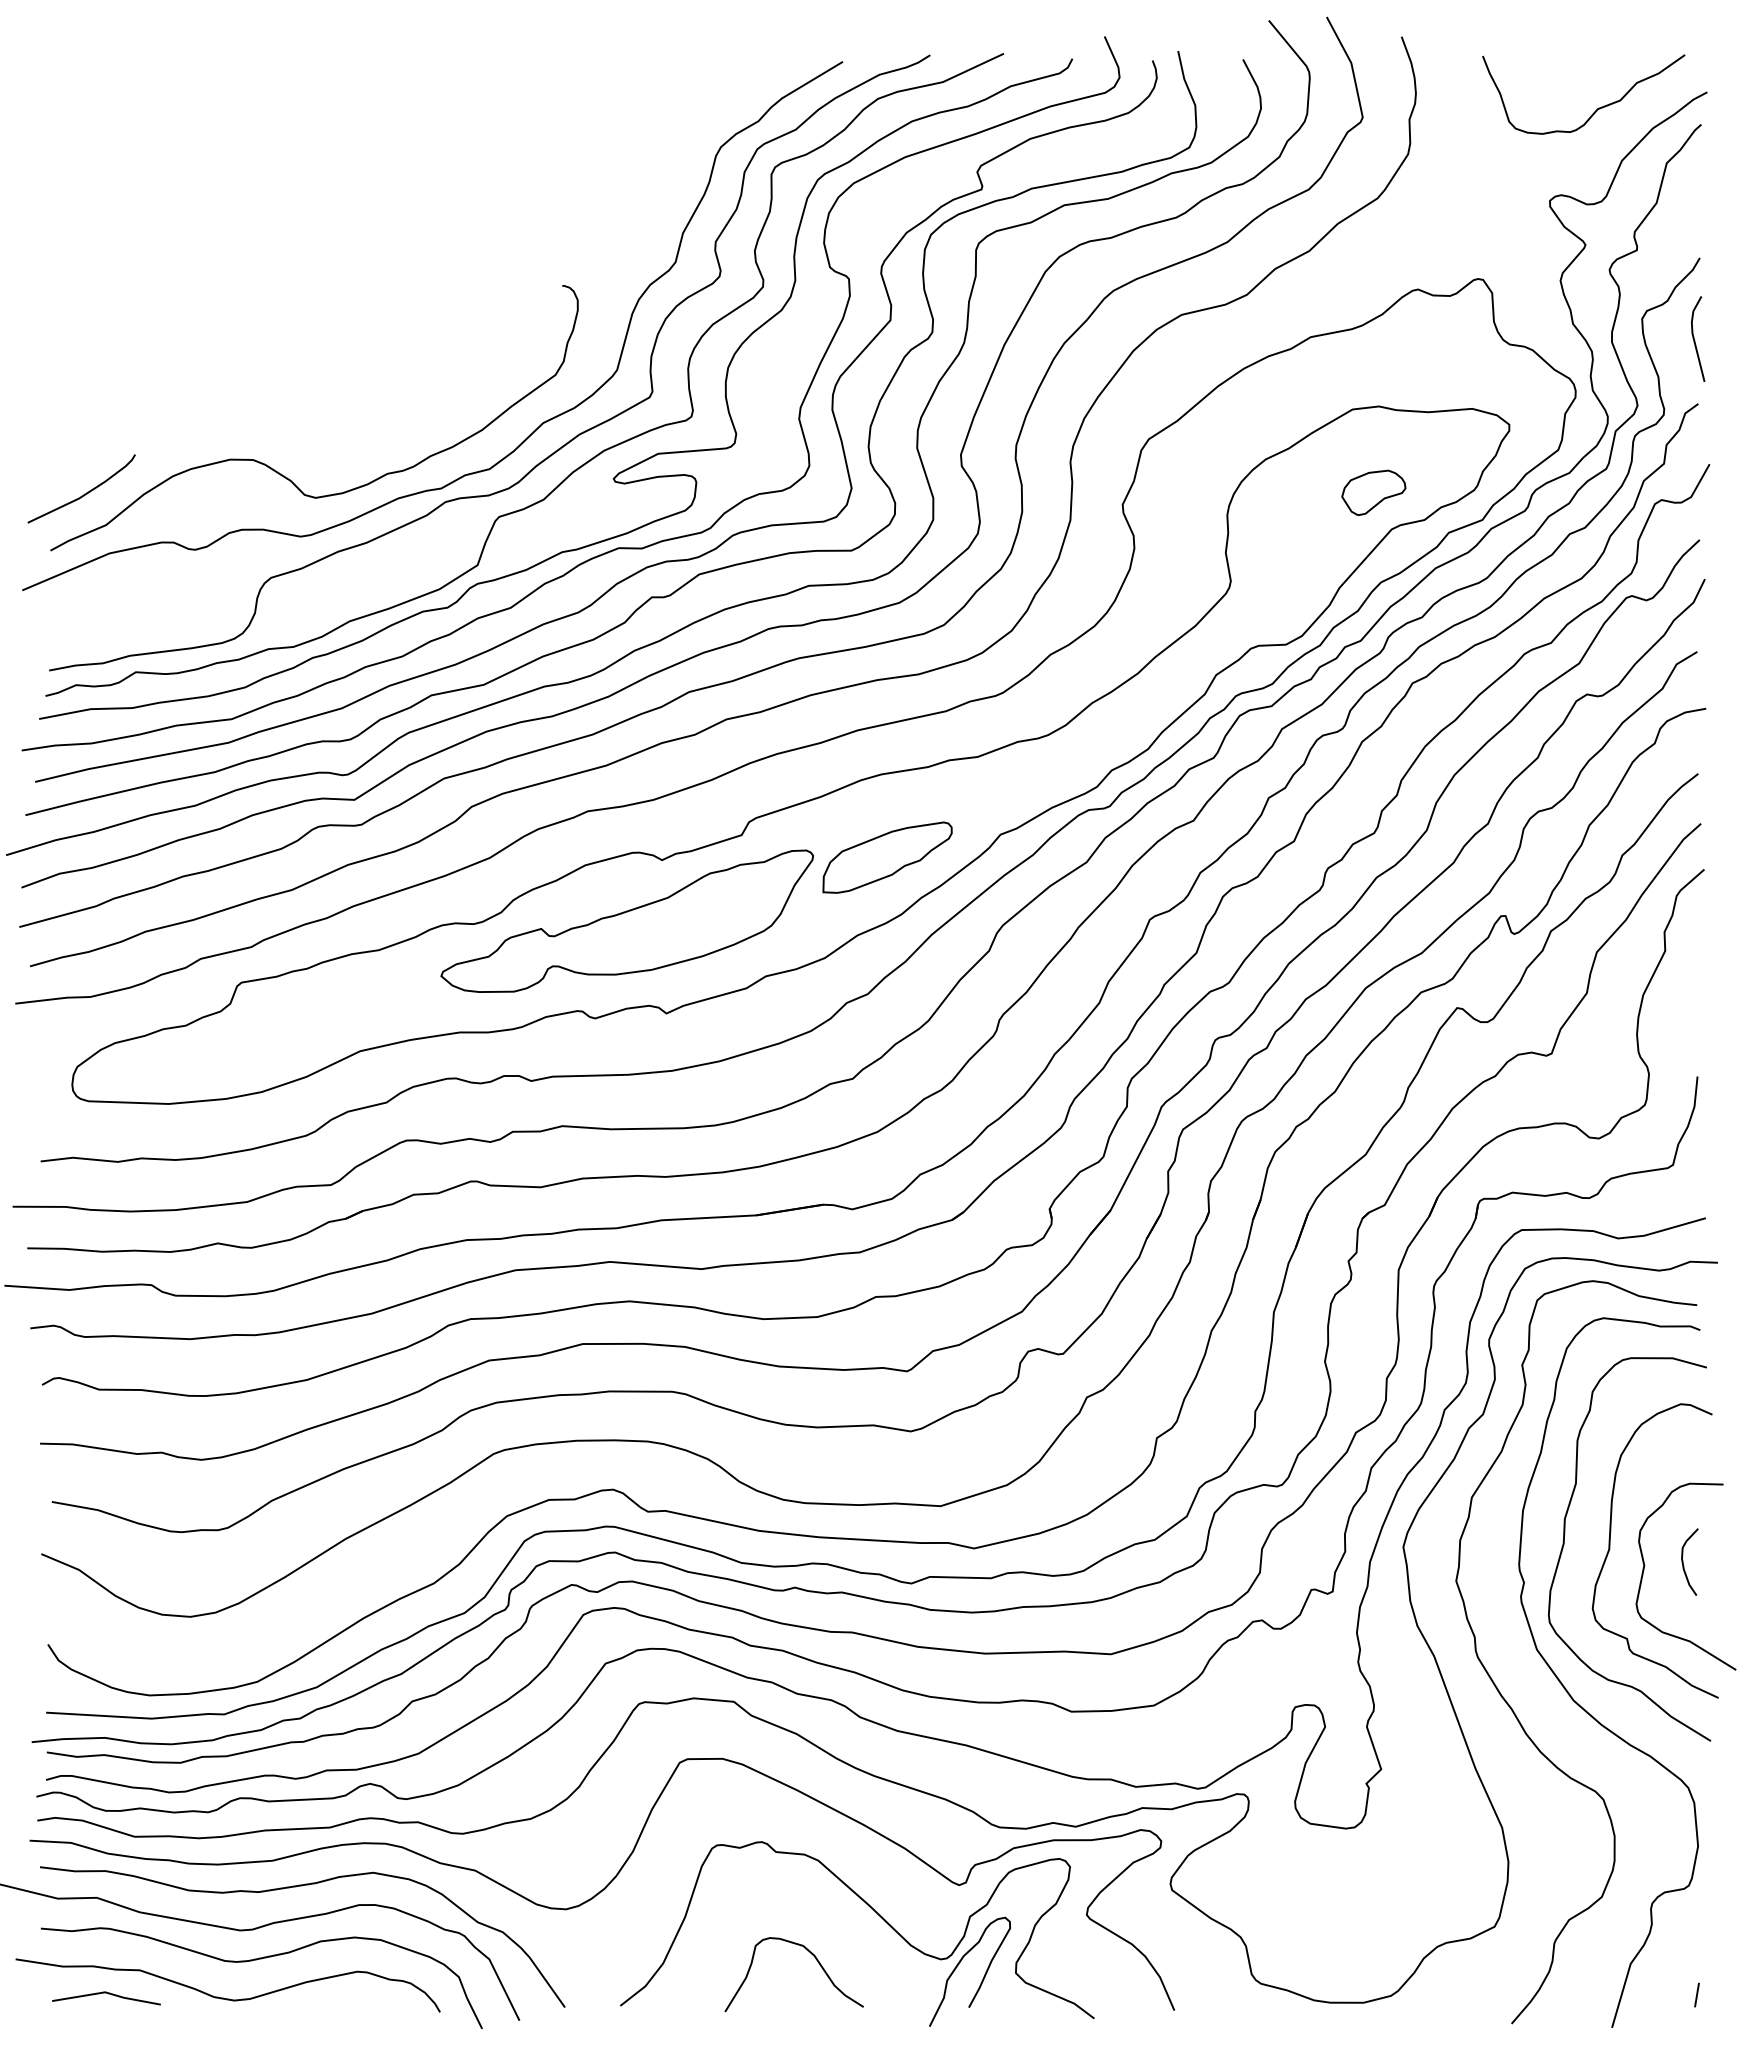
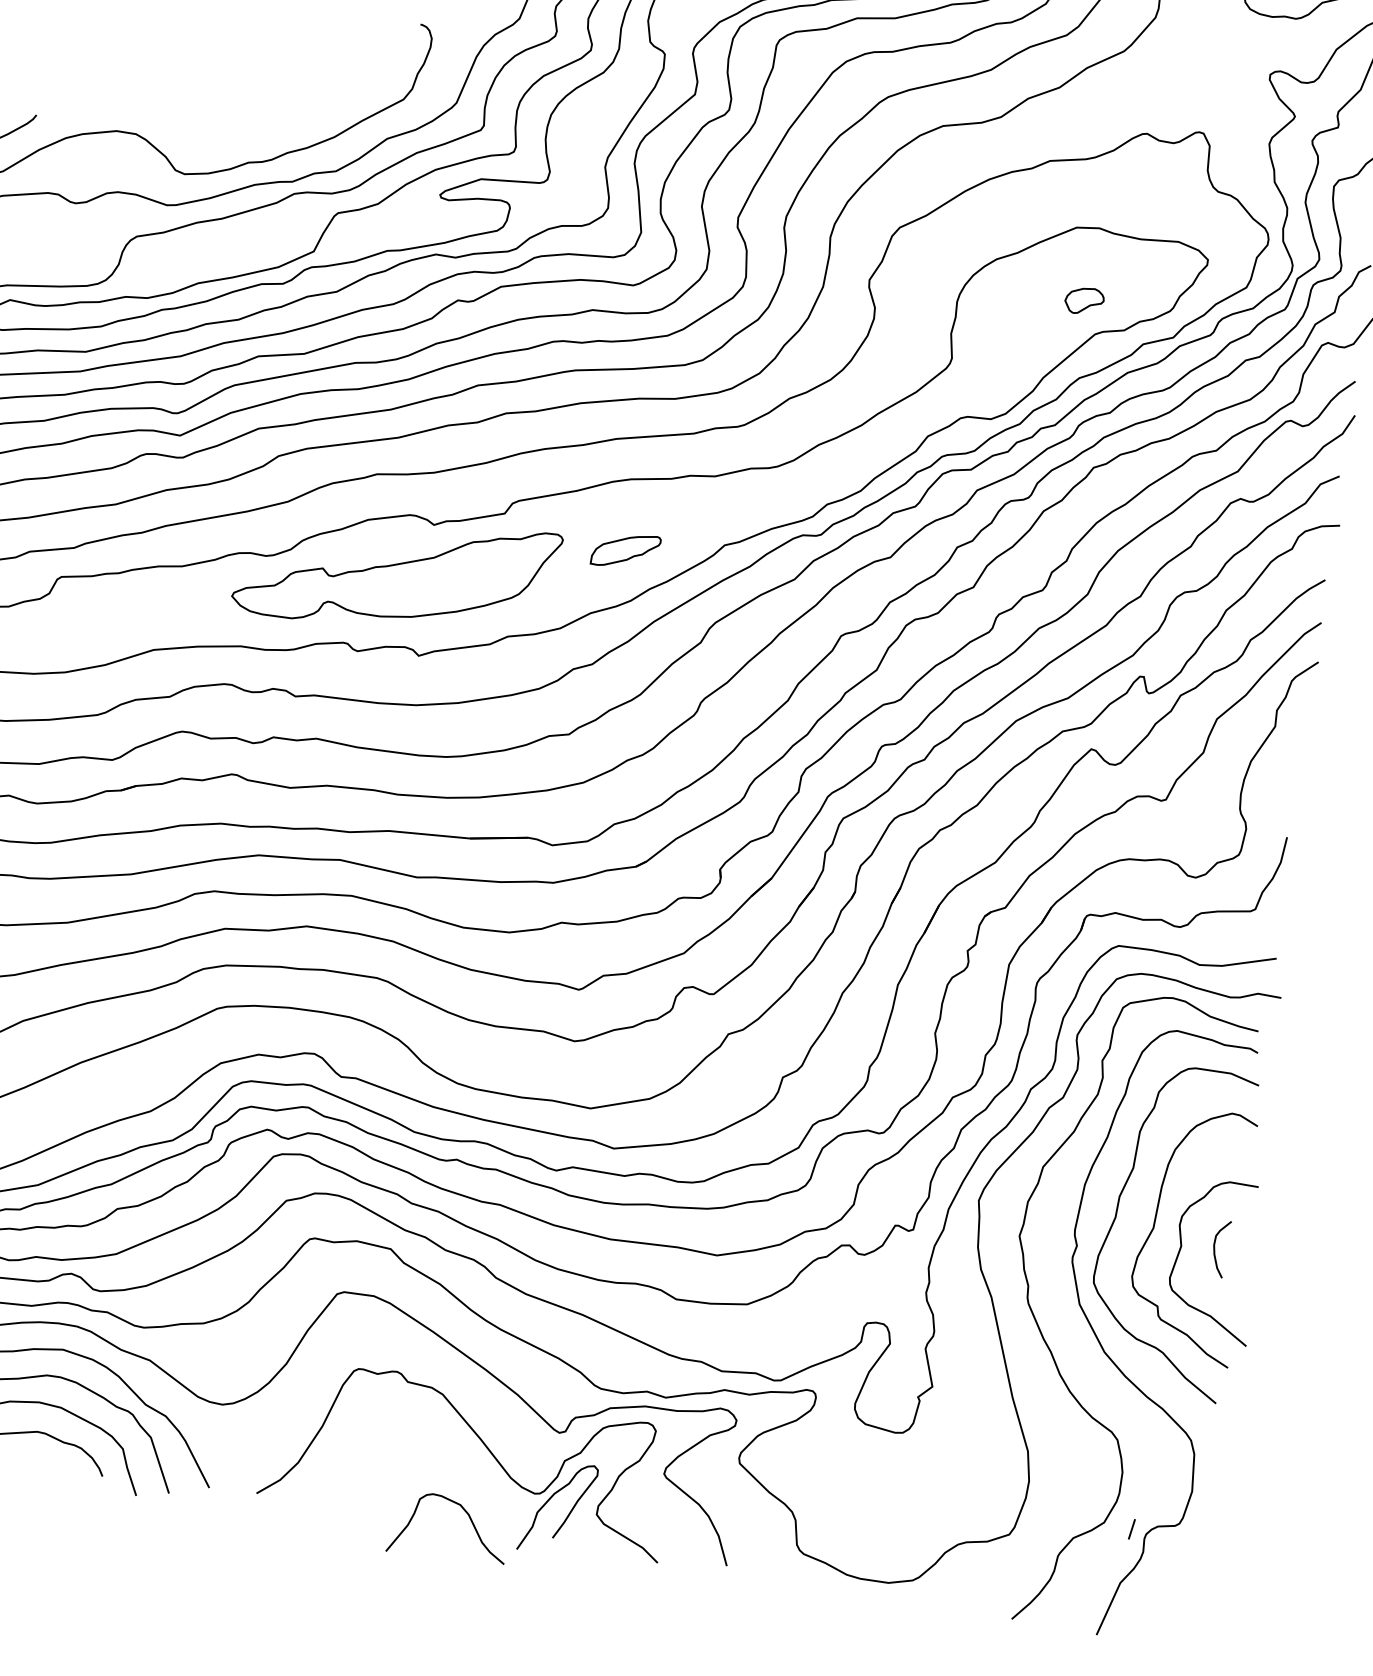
part: (1373, 492) -> (1084, 300), size x0.7
part: (887, 857) -> (625, 550), size x0.6
curve: (815, 1959) -> (469, 1518), moved
line: (1696, 1994) -> (1131, 1528), moved

